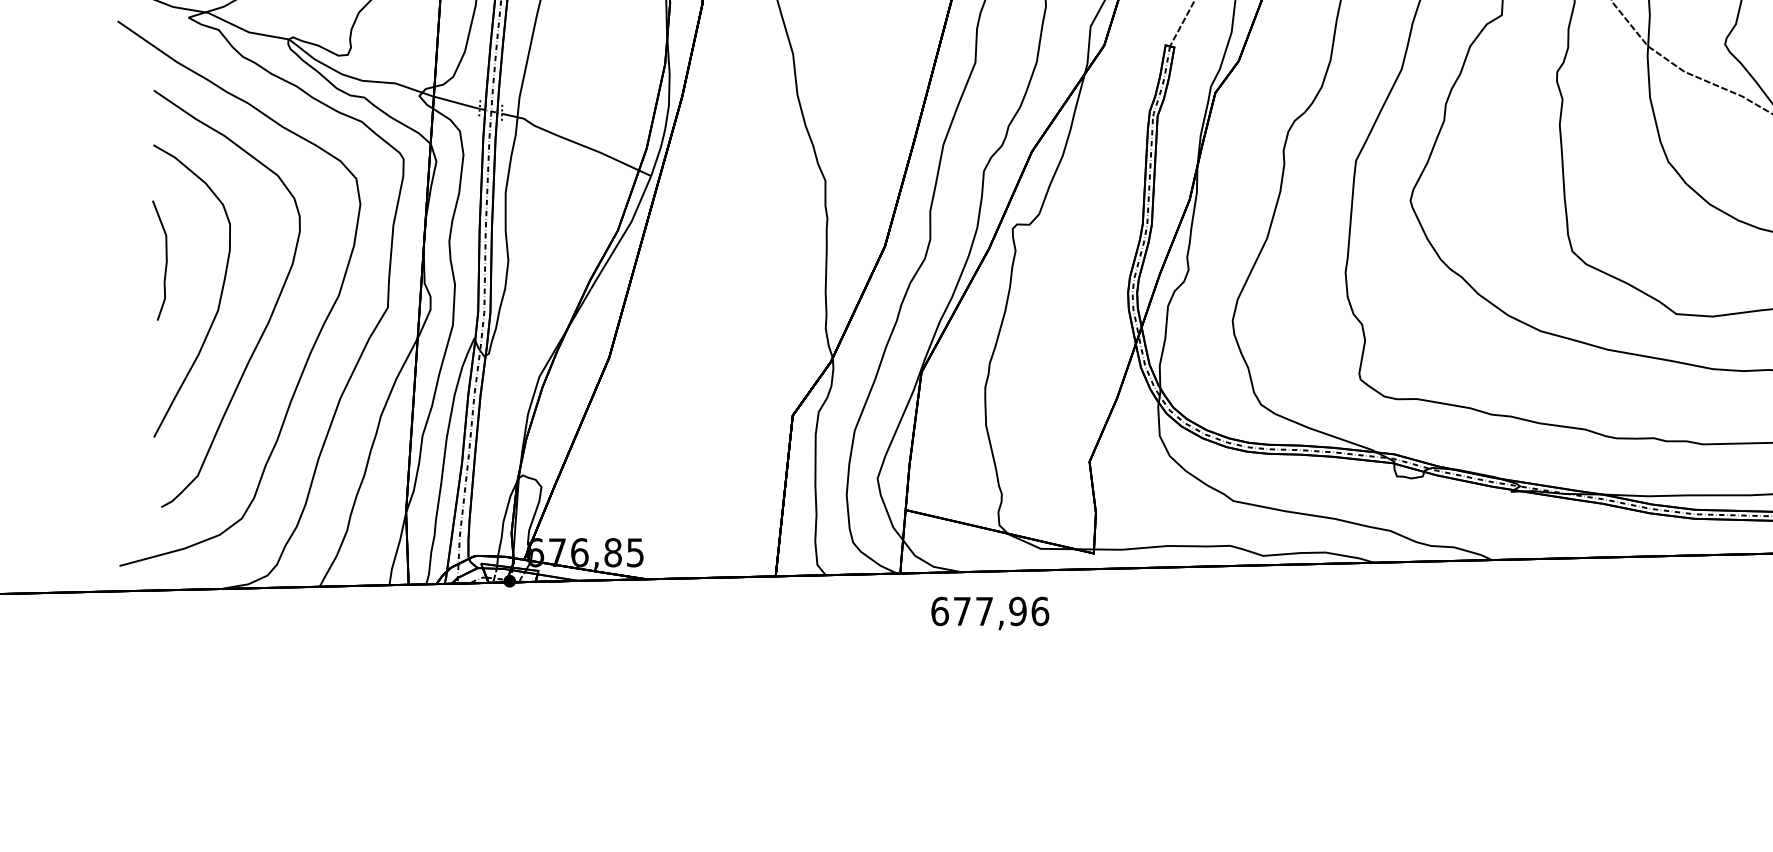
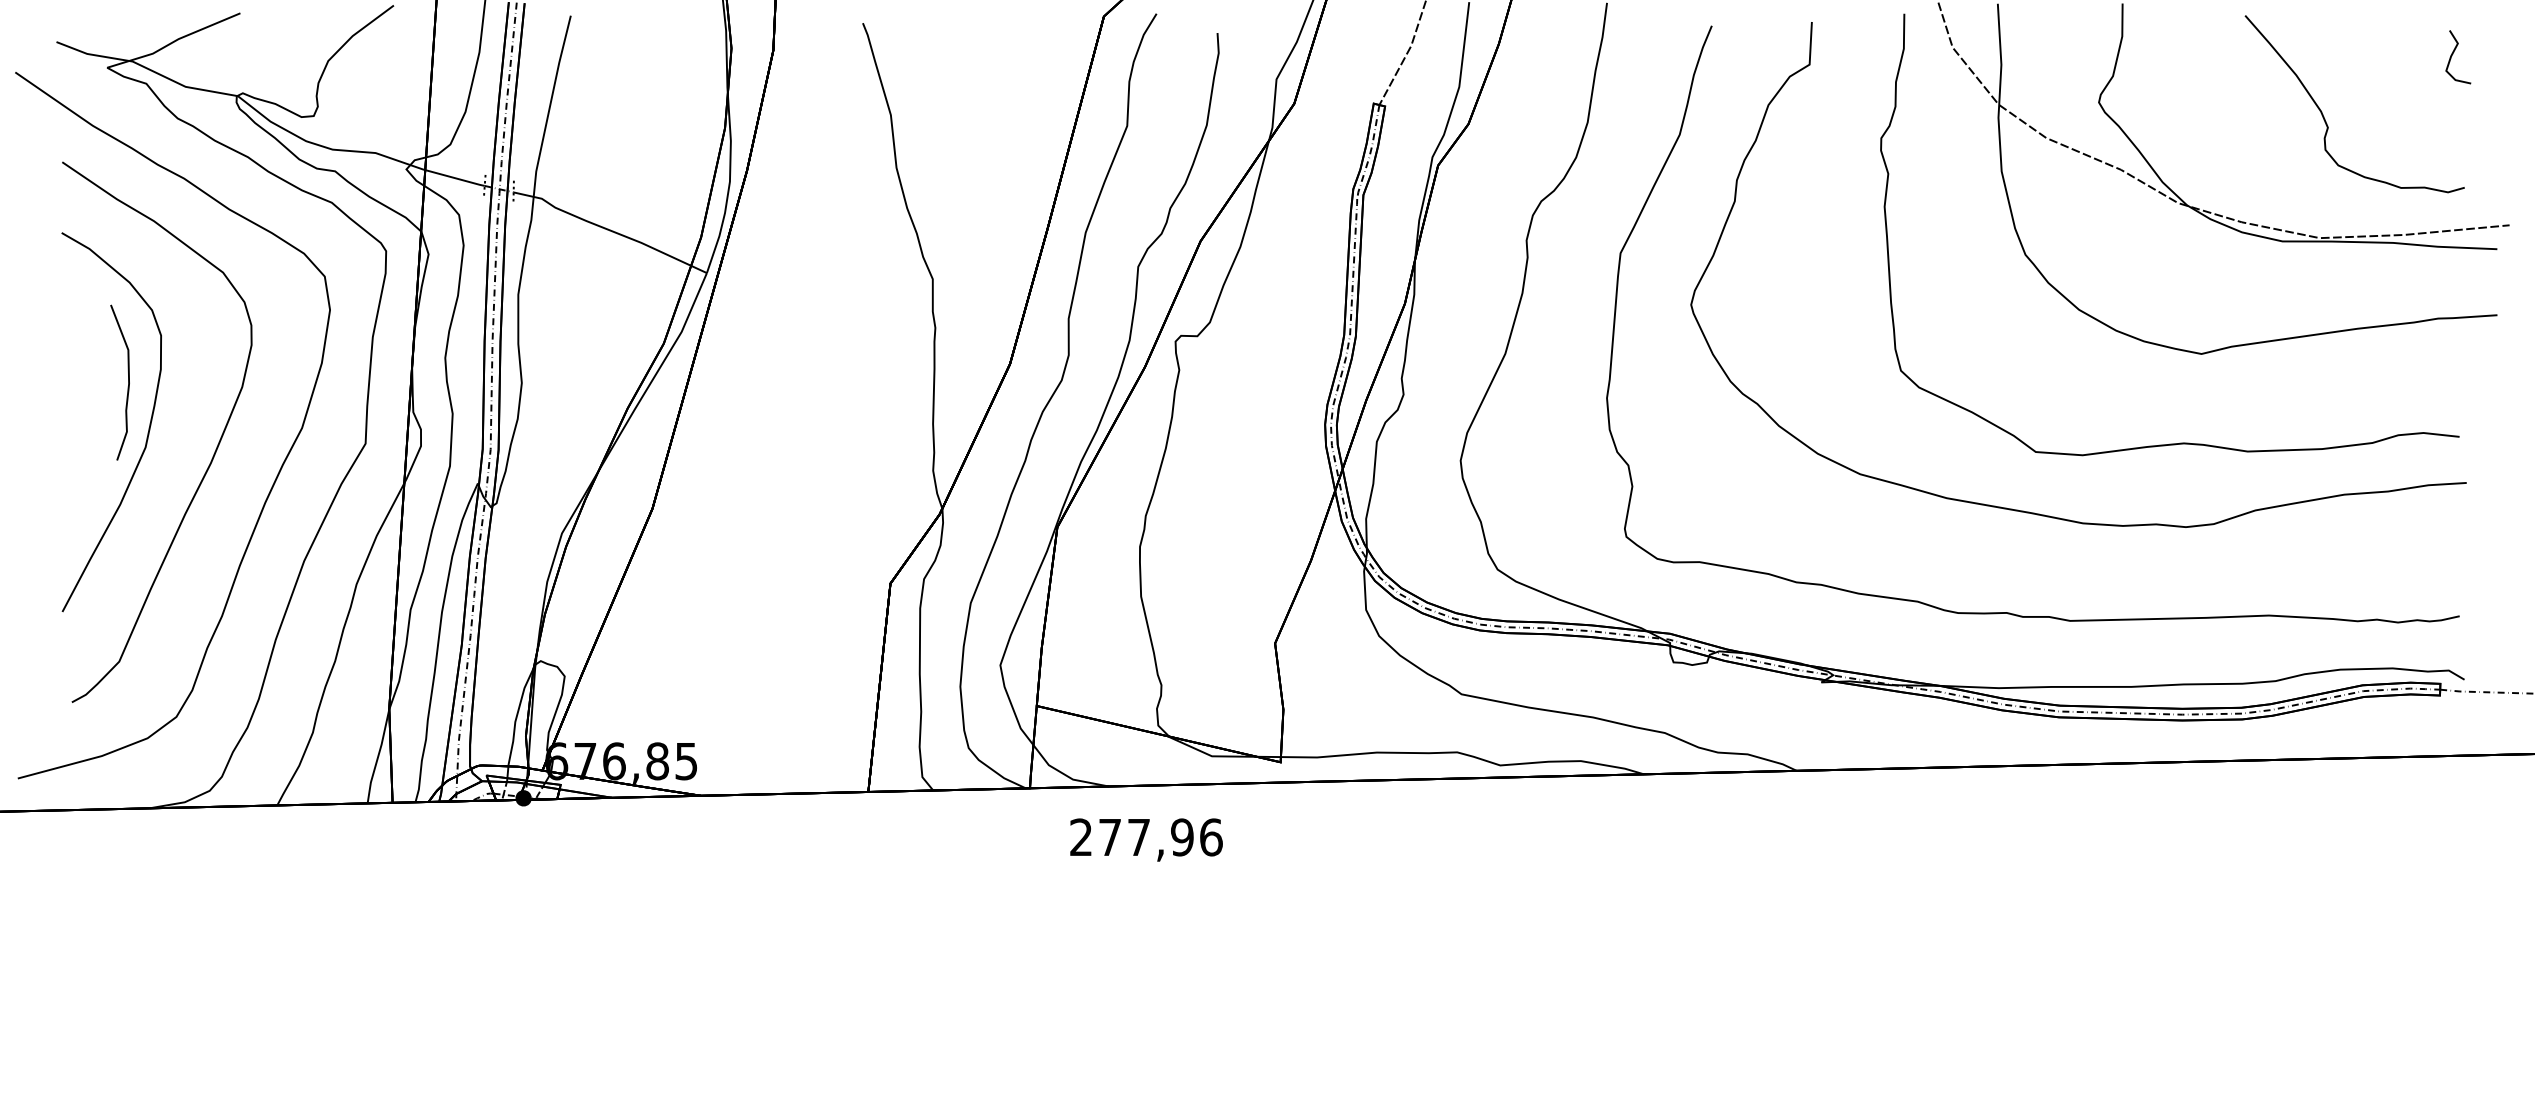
curve: (165, 263) -> (127, 386), moved
text: (940, 611) -> (1081, 837), 677,96 -> 277,96

